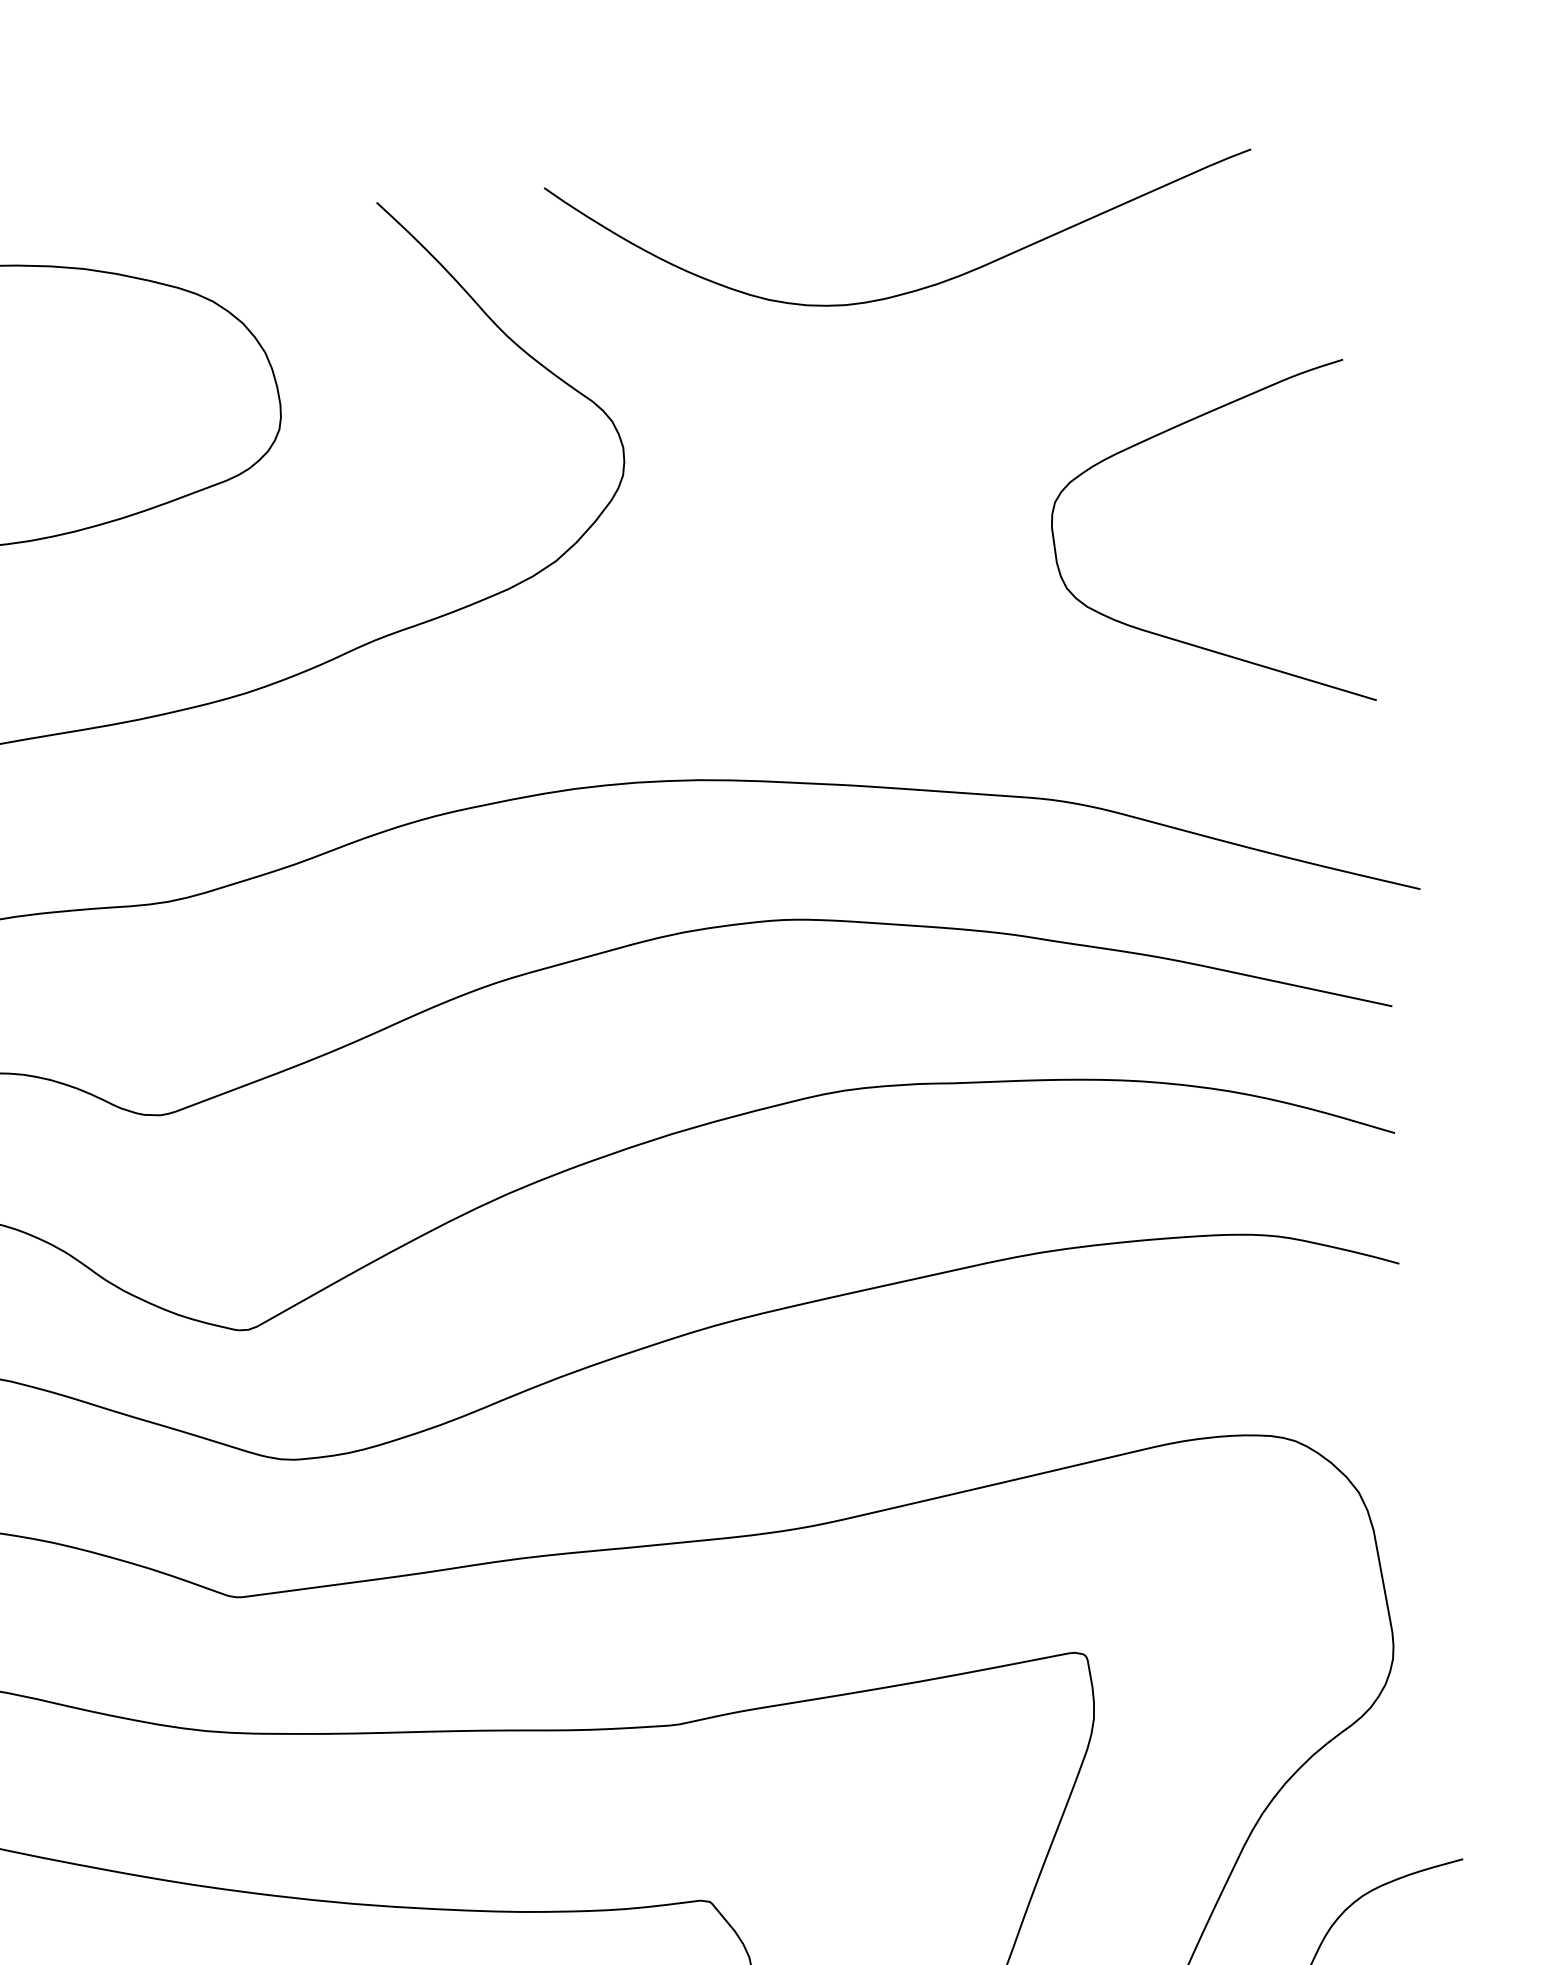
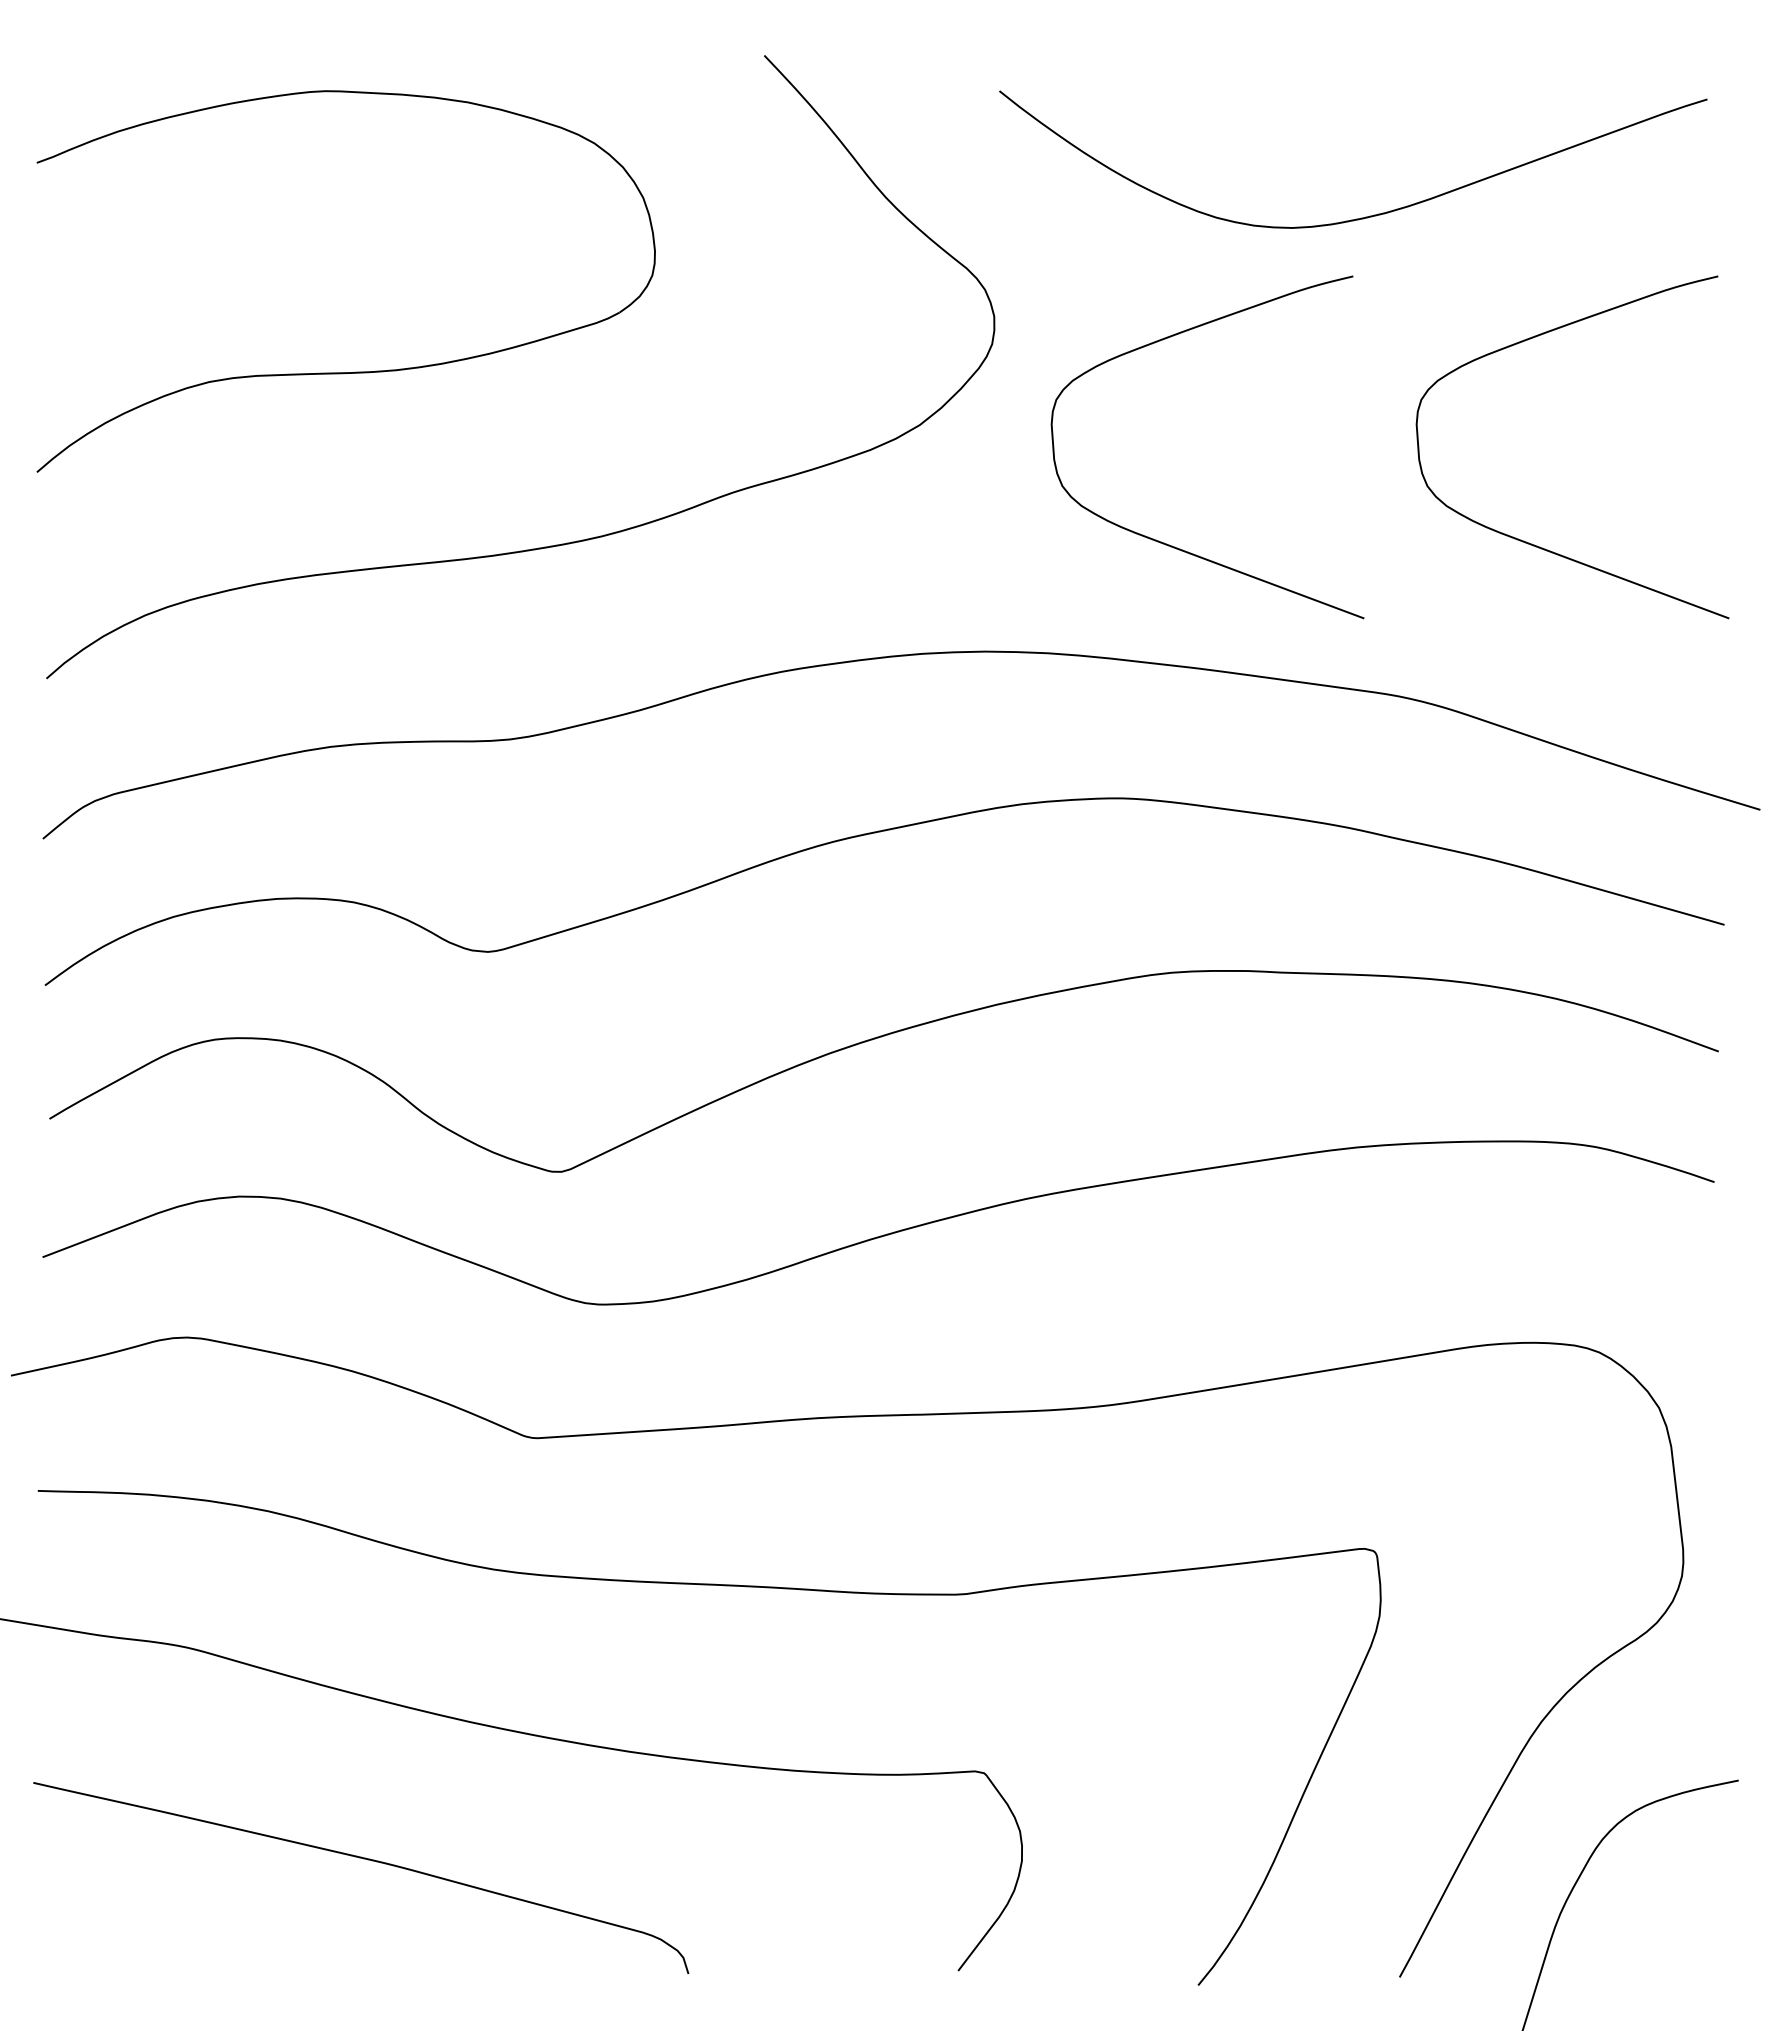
curve: (917, 288) -> (1365, 216), moved
curve: (816, 664) -> (1172, 545), added

